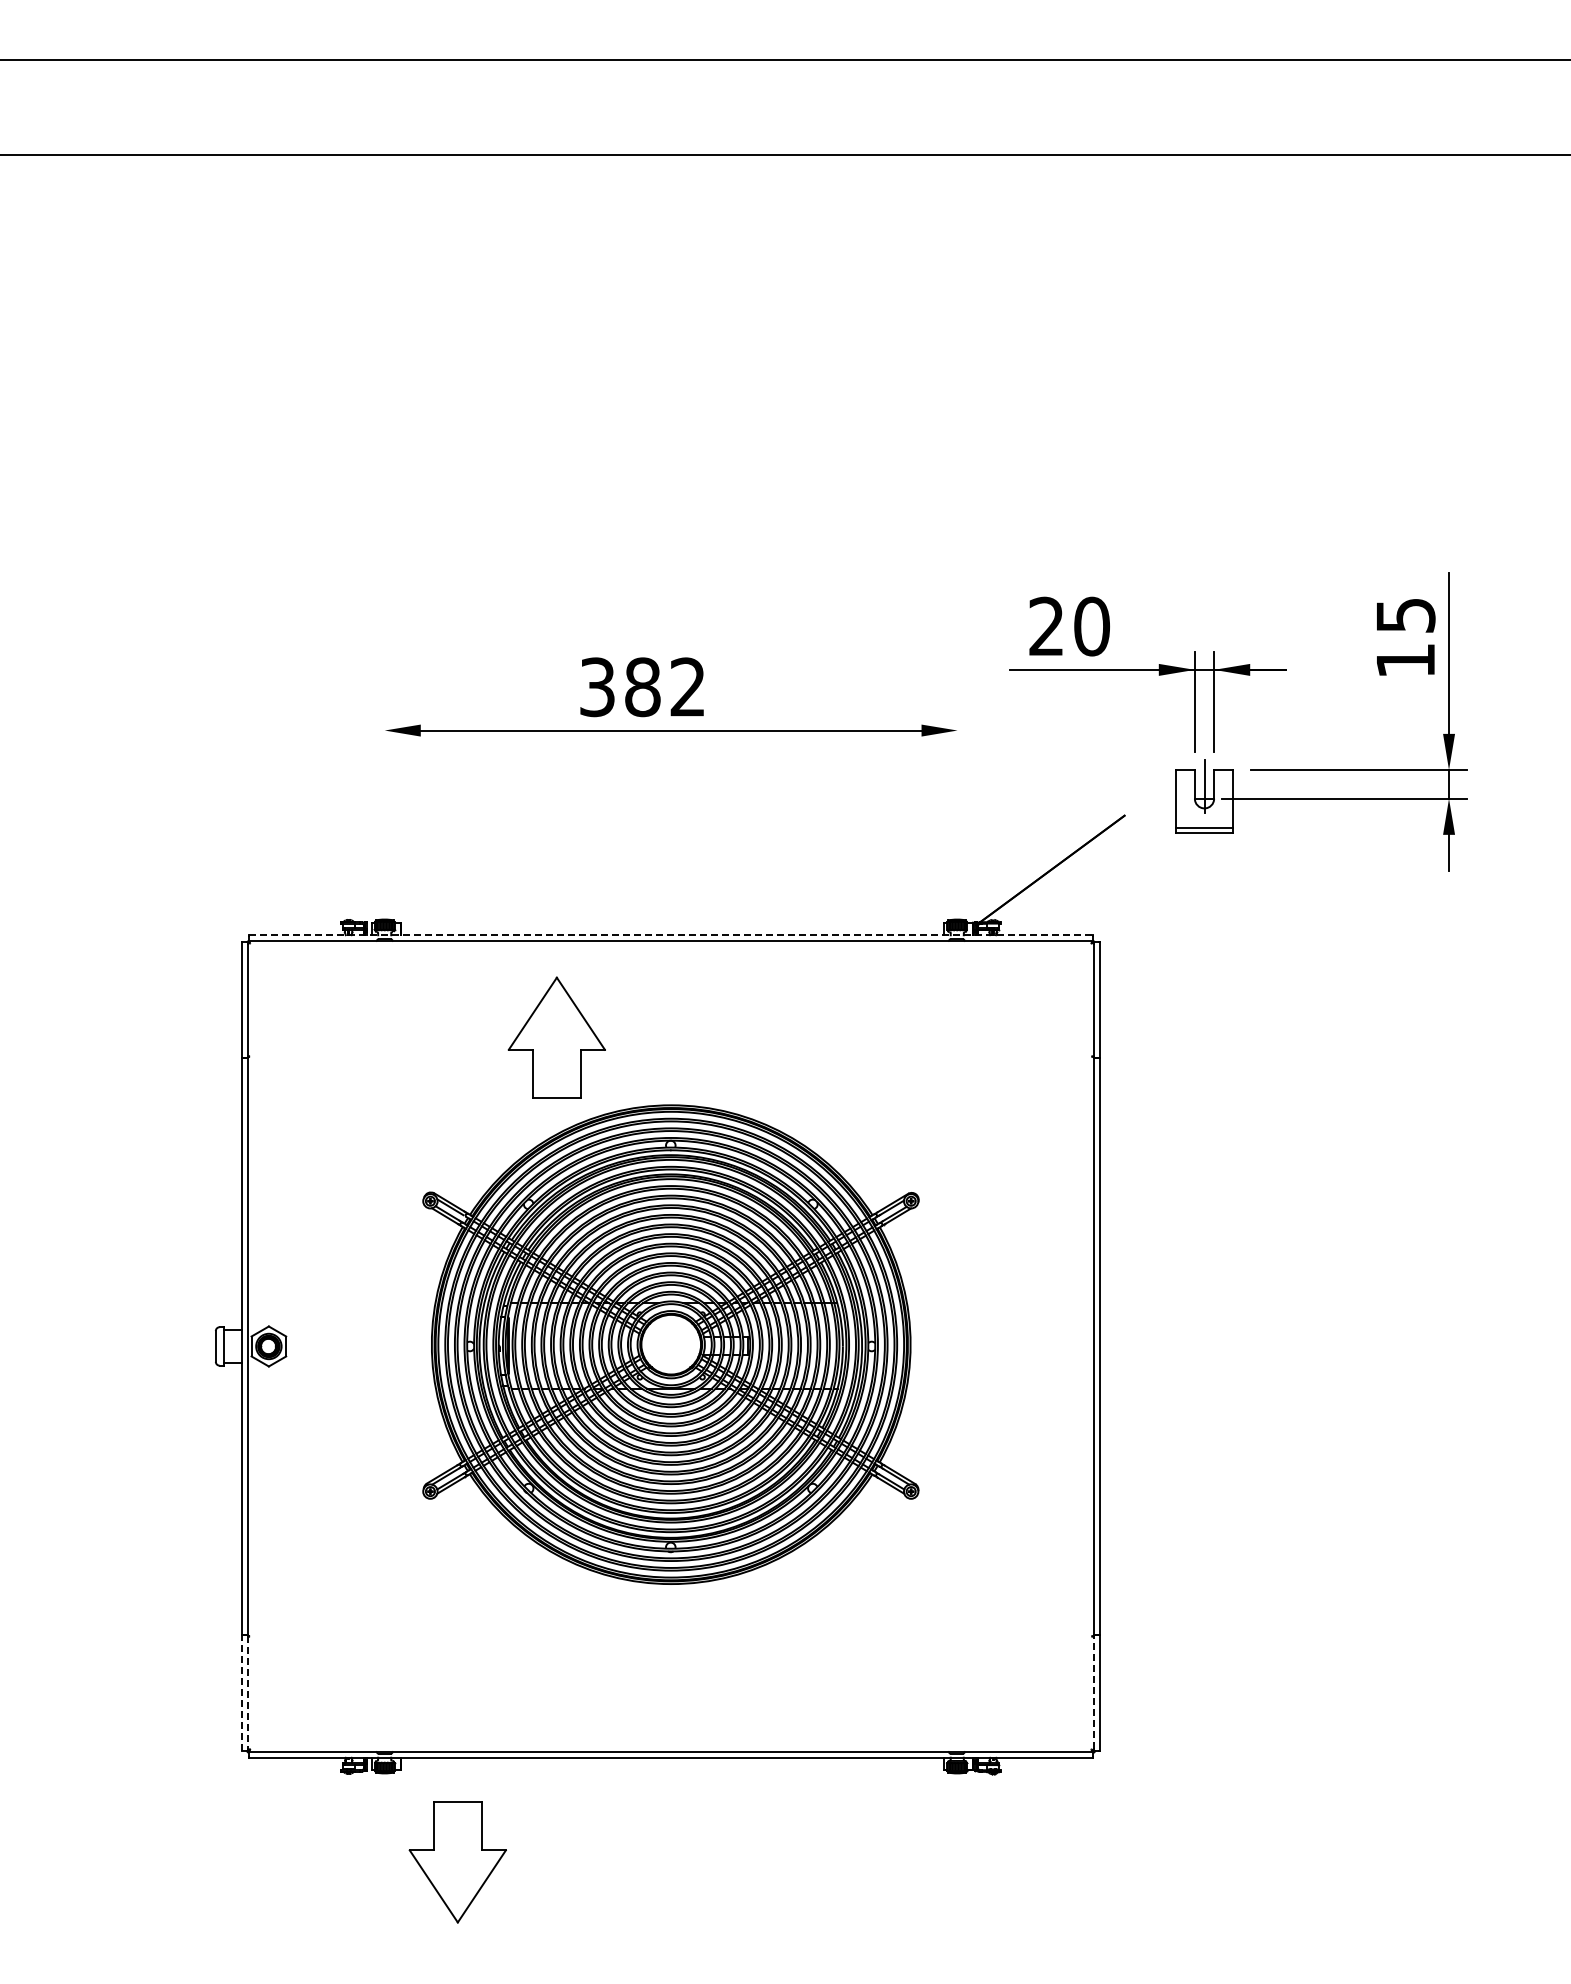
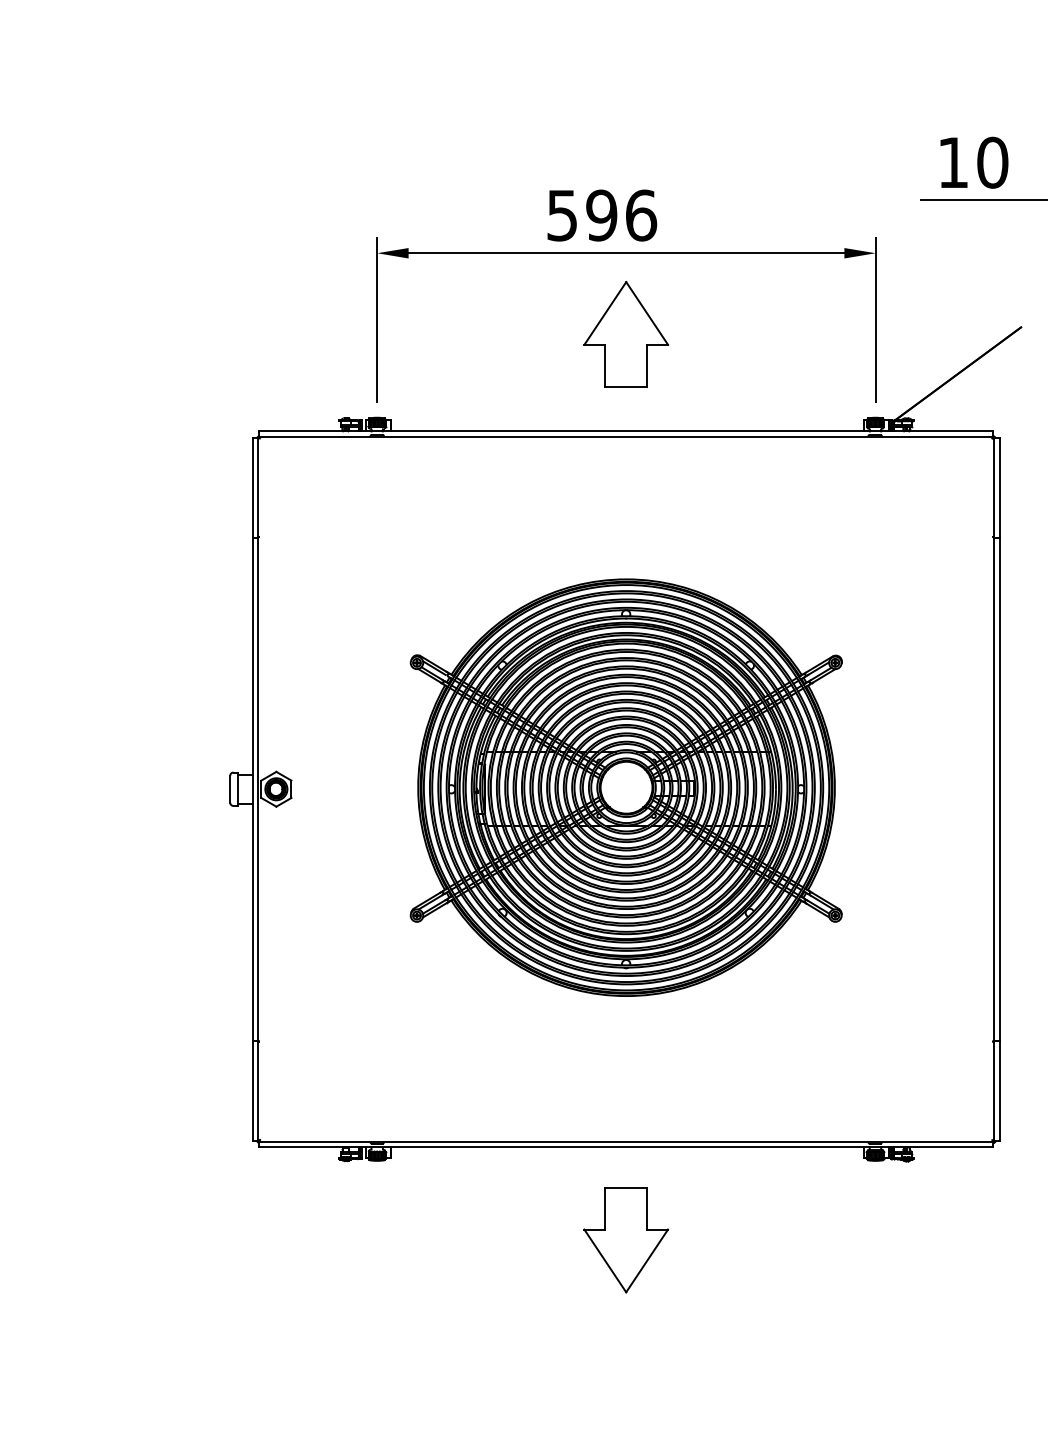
text: (1045, 625) -> (952, 161), 20 -> 10
text: (643, 687) -> (602, 215), 382 -> 596
line: (384, 806) -> (377, 319), added
line: (957, 806) -> (875, 319), added
line: (670, 935) -> (625, 431), dashed -> solid
part: (556, 1037) -> (625, 334), moved
line: (241, 1692) -> (252, 1090), dashed -> solid
line: (247, 1692) -> (257, 1090), dashed -> solid
line: (1093, 1692) -> (994, 1090), dashed -> solid
part: (457, 1862) -> (625, 1240), moved

